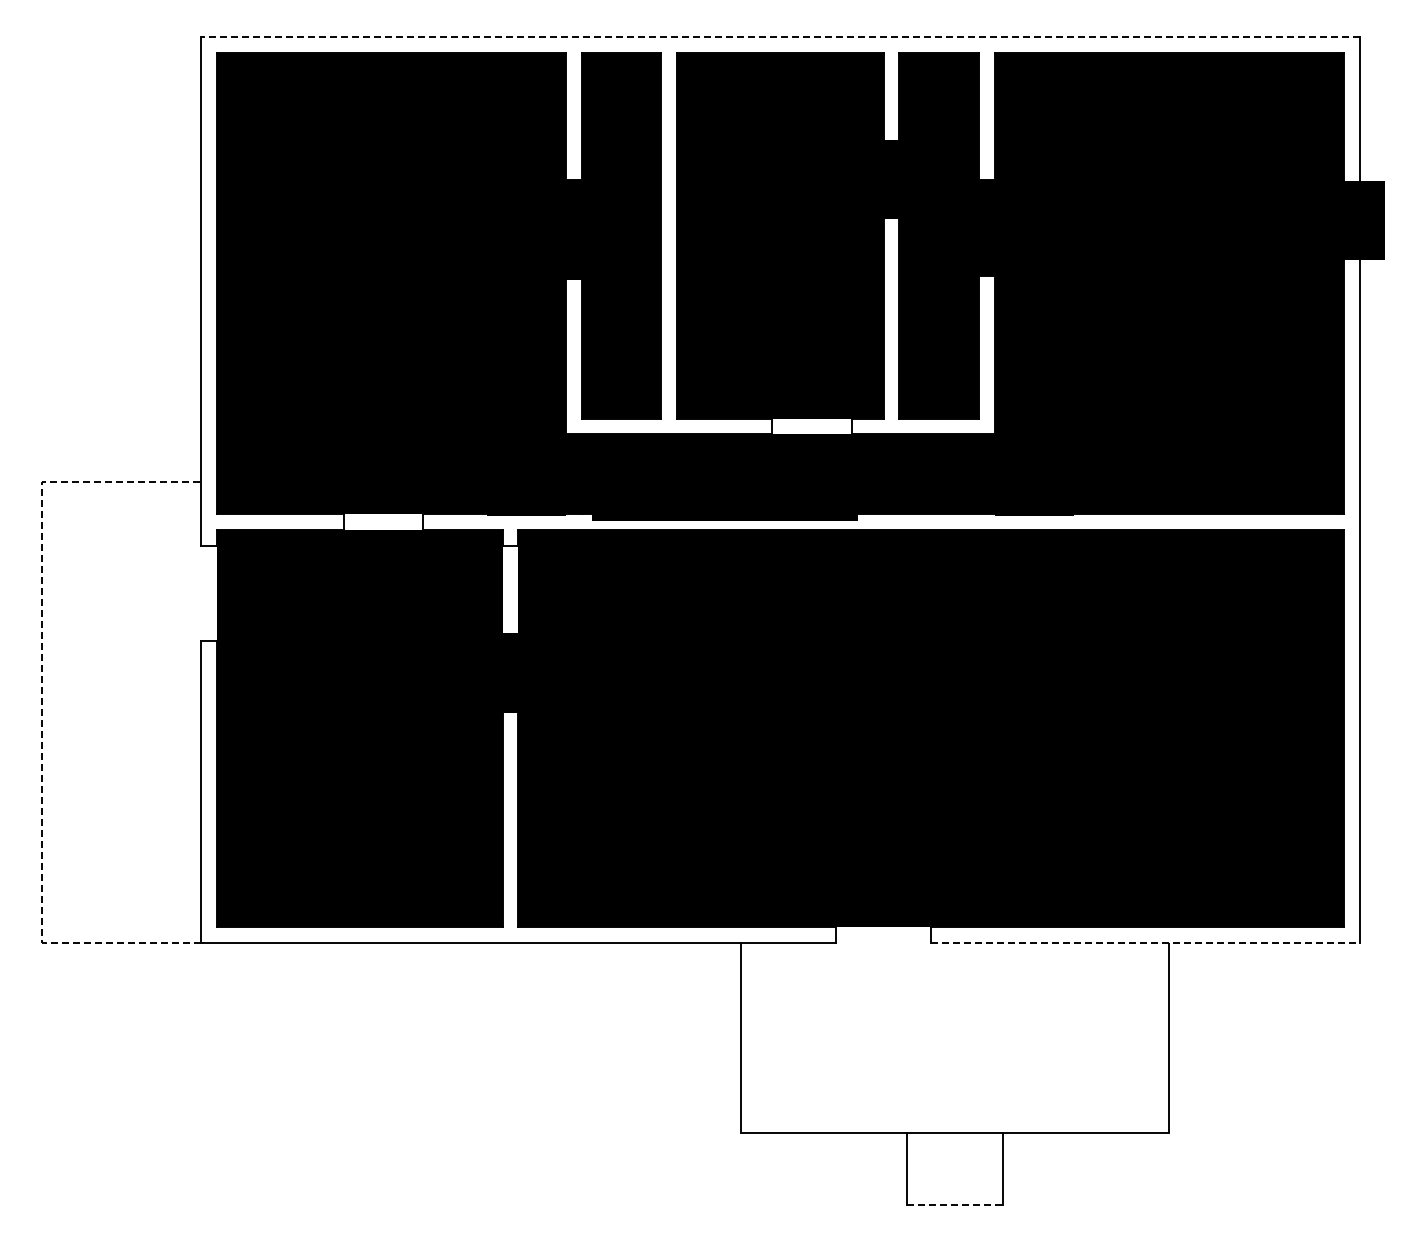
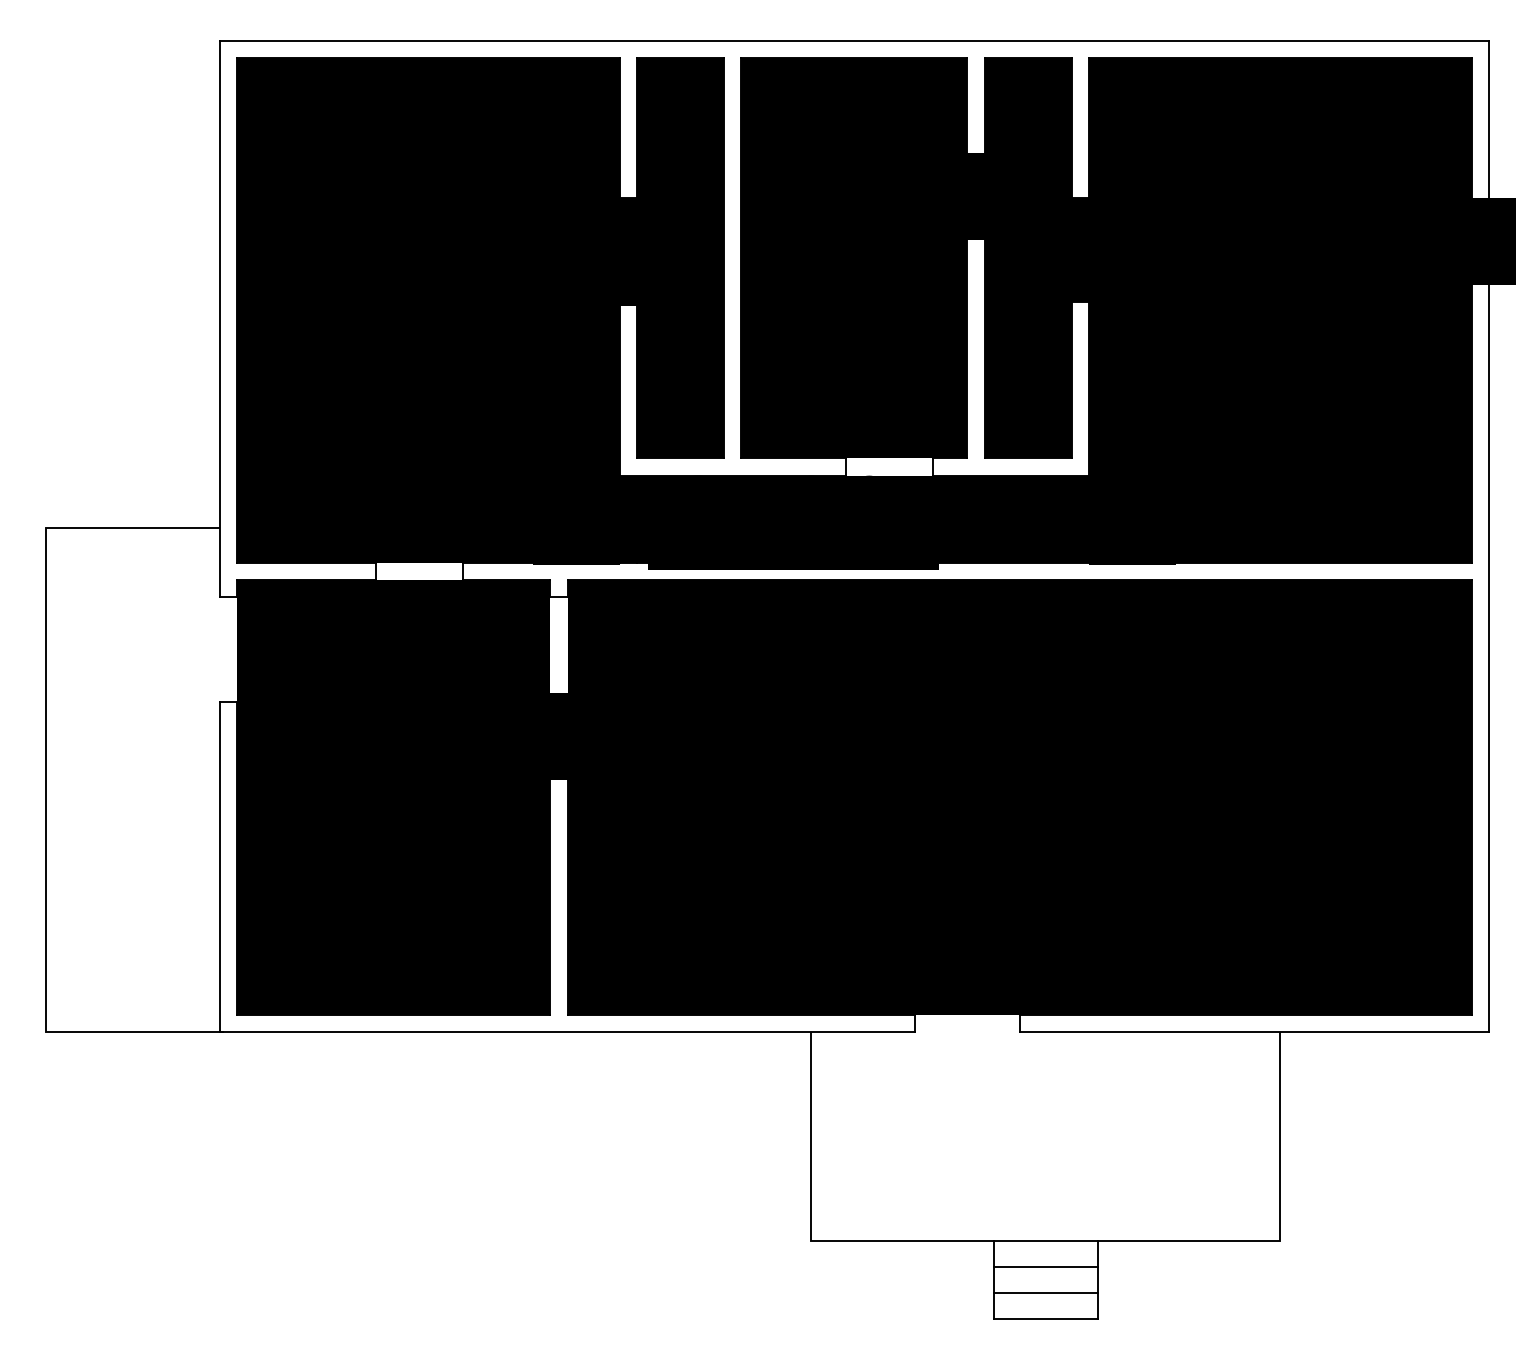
line: (780, 37) -> (854, 41), dashed -> solid
line: (42, 711) -> (46, 779), dashed -> solid
line: (1146, 942) -> (1255, 1032), dashed -> solid
line: (954, 1156) -> (1045, 1266), added
line: (954, 1180) -> (1045, 1292), added
line: (955, 1204) -> (1046, 1318), dashed -> solid

